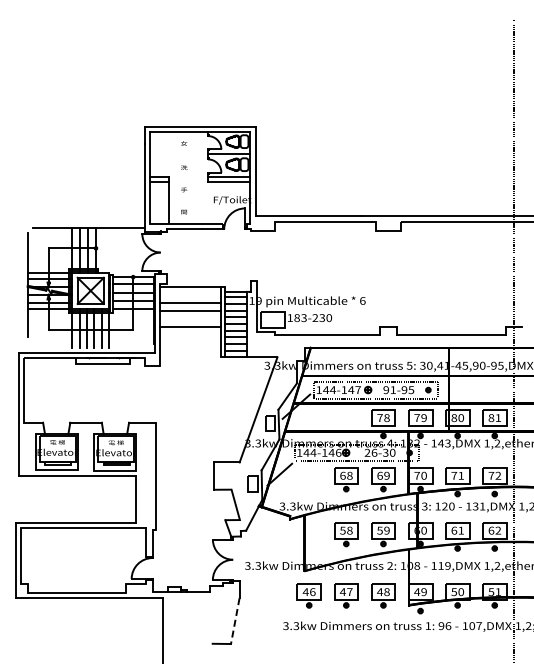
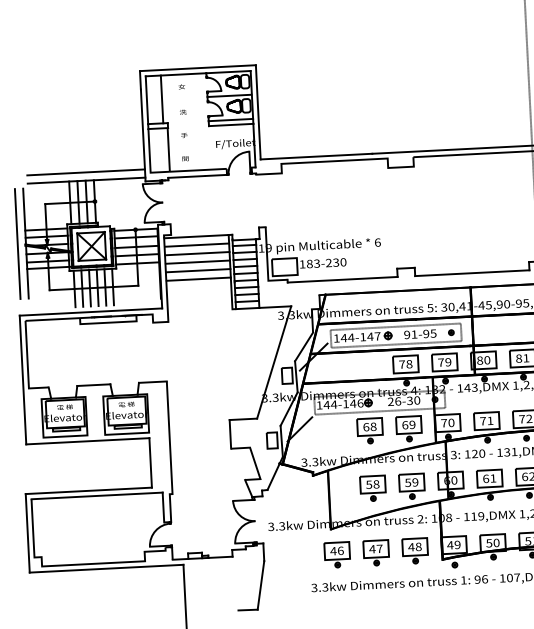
line: (164, 154) -> (161, 99), added
line: (89, 220) -> (86, 172), added
line: (20, 284) -> (17, 243), added
line: (190, 294) -> (196, 244), added
line: (190, 319) -> (197, 271), added
line: (235, 621) -> (261, 585), dashed -> solid

